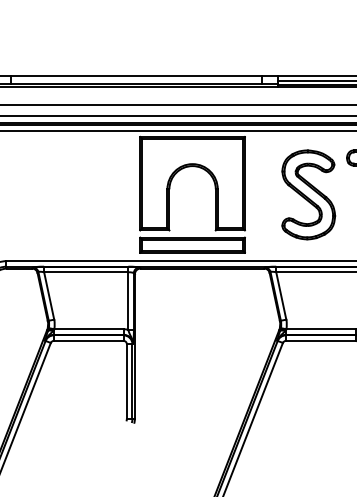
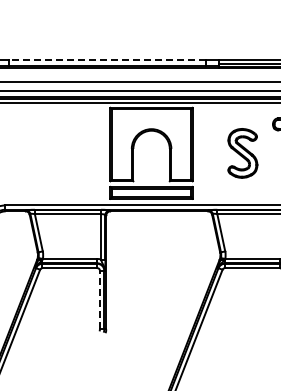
line: (135, 75) -> (106, 59), solid -> dashed
part: (308, 195) -> (242, 153), size x0.7
line: (126, 380) -> (99, 299), solid -> dashed

